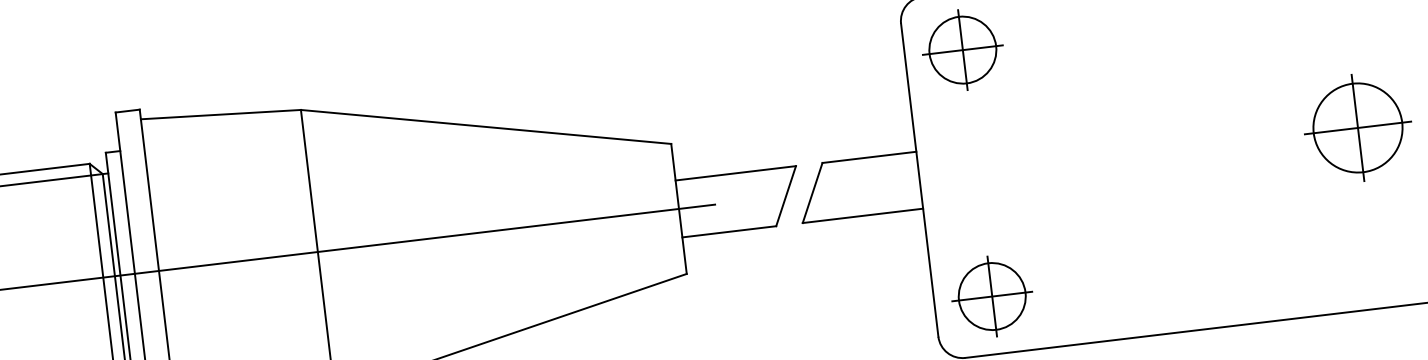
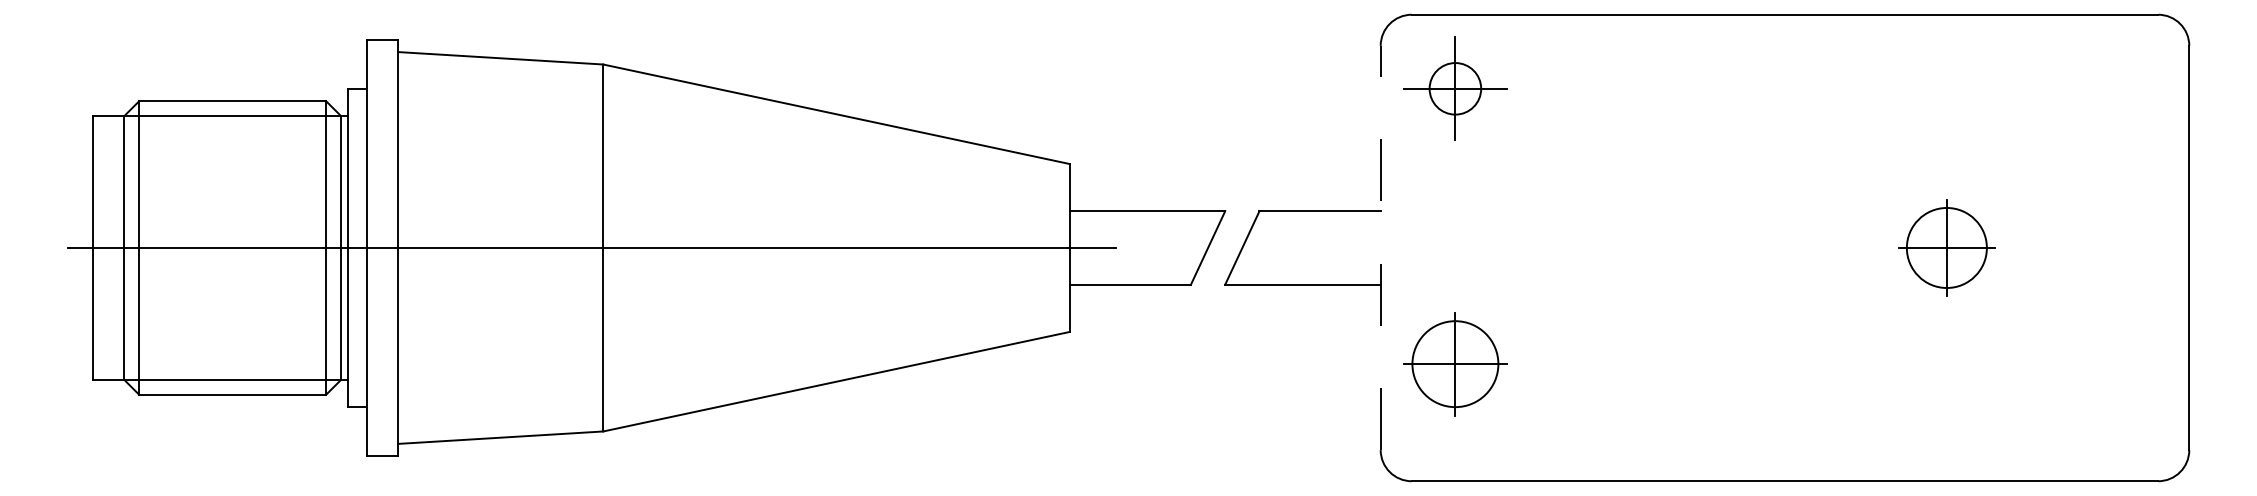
circle: (962, 49) -> (1455, 88), size x0.6
part: (1357, 127) -> (1946, 247), size x0.7
line: (919, 179) -> (1380, 247), solid -> dashed
part: (992, 296) -> (1455, 364), moved

